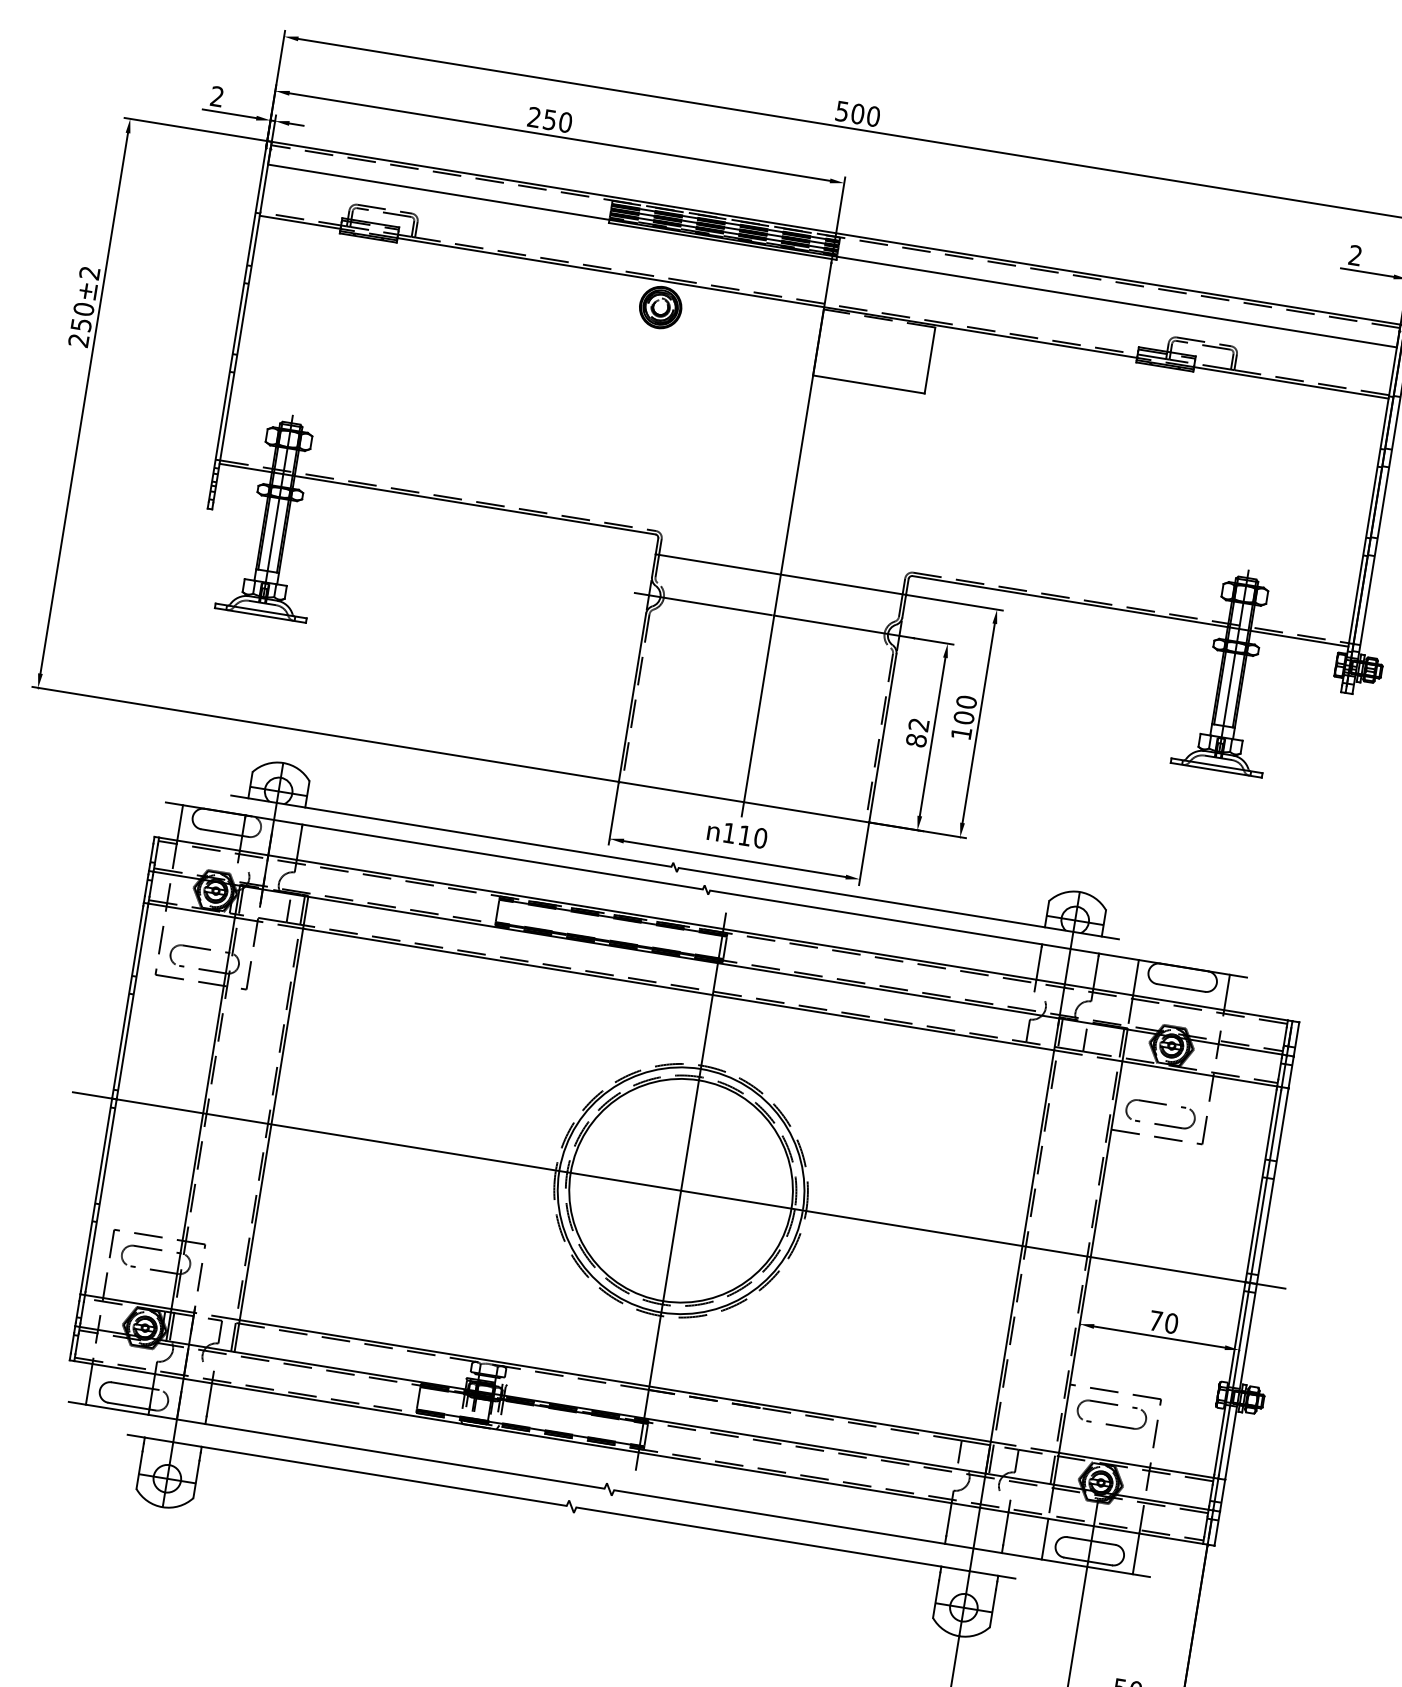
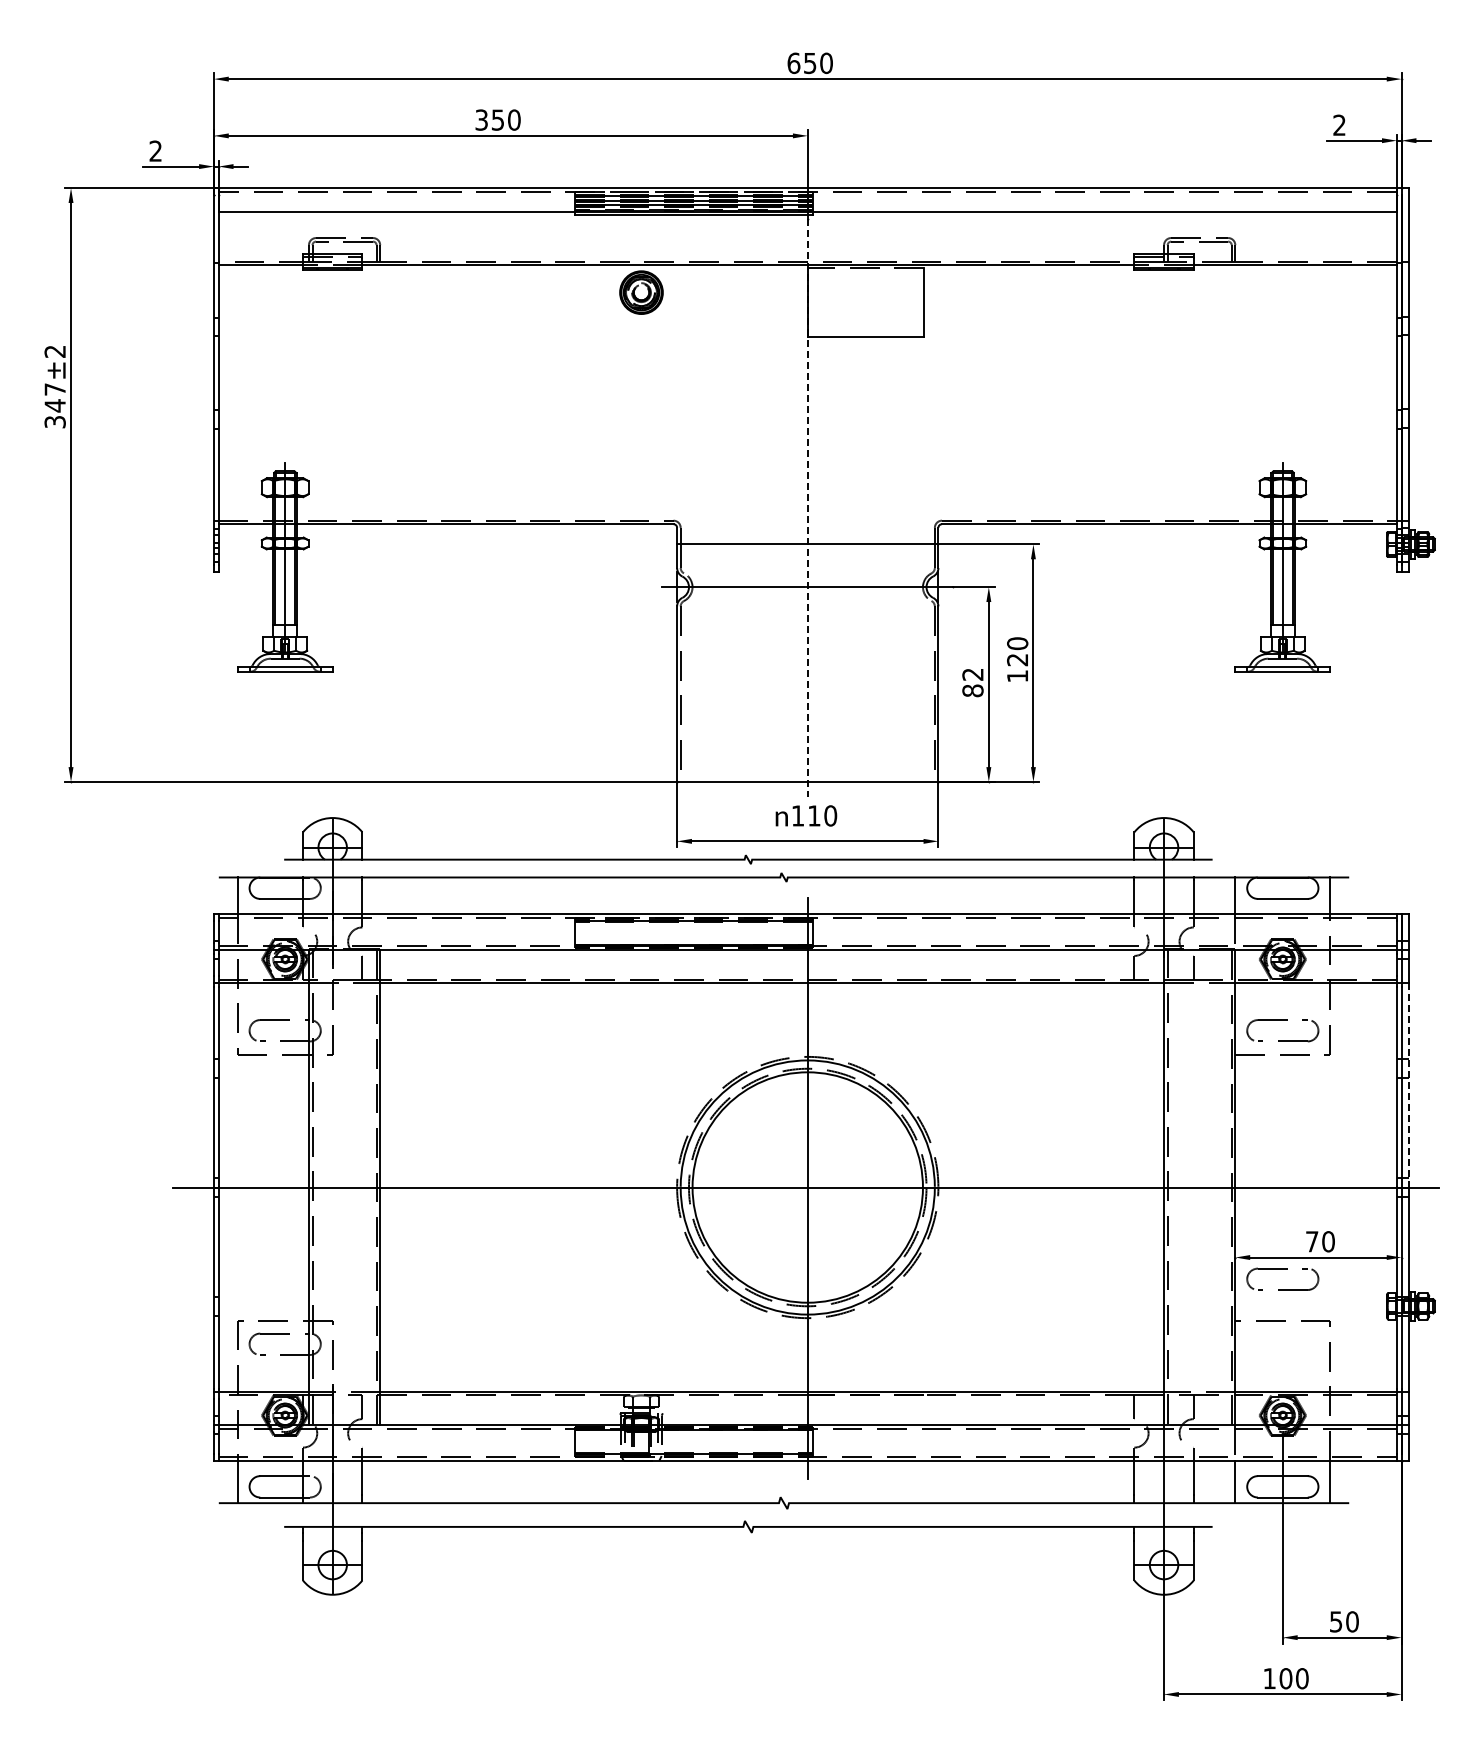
text: (849, 112) -> (801, 63), 500 -> 650
text: (534, 116) -> (481, 119), 250 -> 350
text: (80, 324) -> (54, 405), 250 -> 347
line: (786, 539) -> (807, 507), solid -> dashed
text: (963, 717) -> (1017, 659), 100 -> 120
line: (1272, 1186) -> (1408, 1085), solid -> dashed
part: (1113, 1405) -> (1282, 1269), moved

